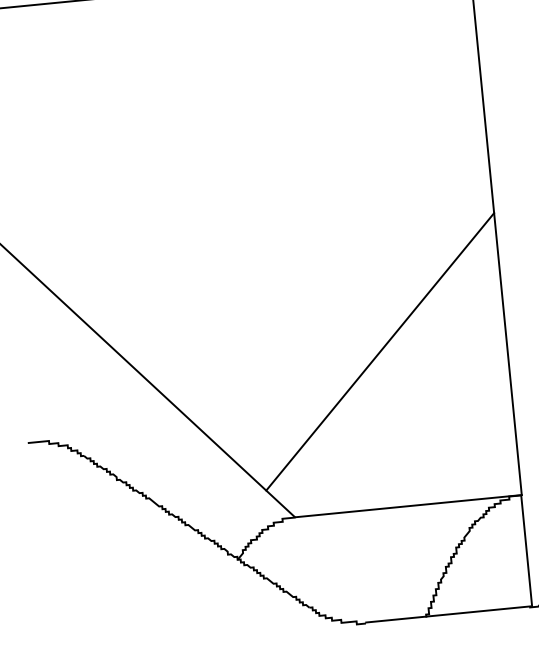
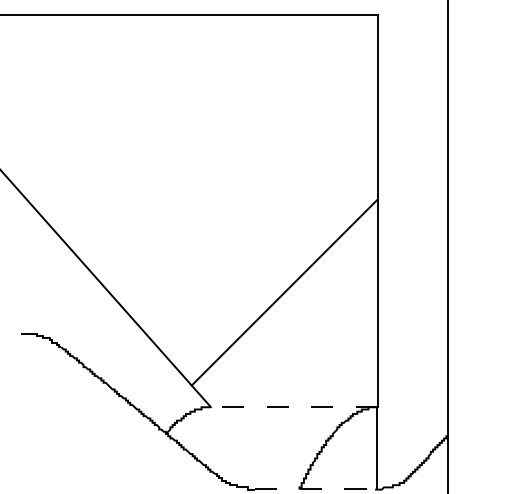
line: (407, 506) -> (293, 407), solid -> dashed
line: (448, 613) -> (315, 488), solid -> dashed

